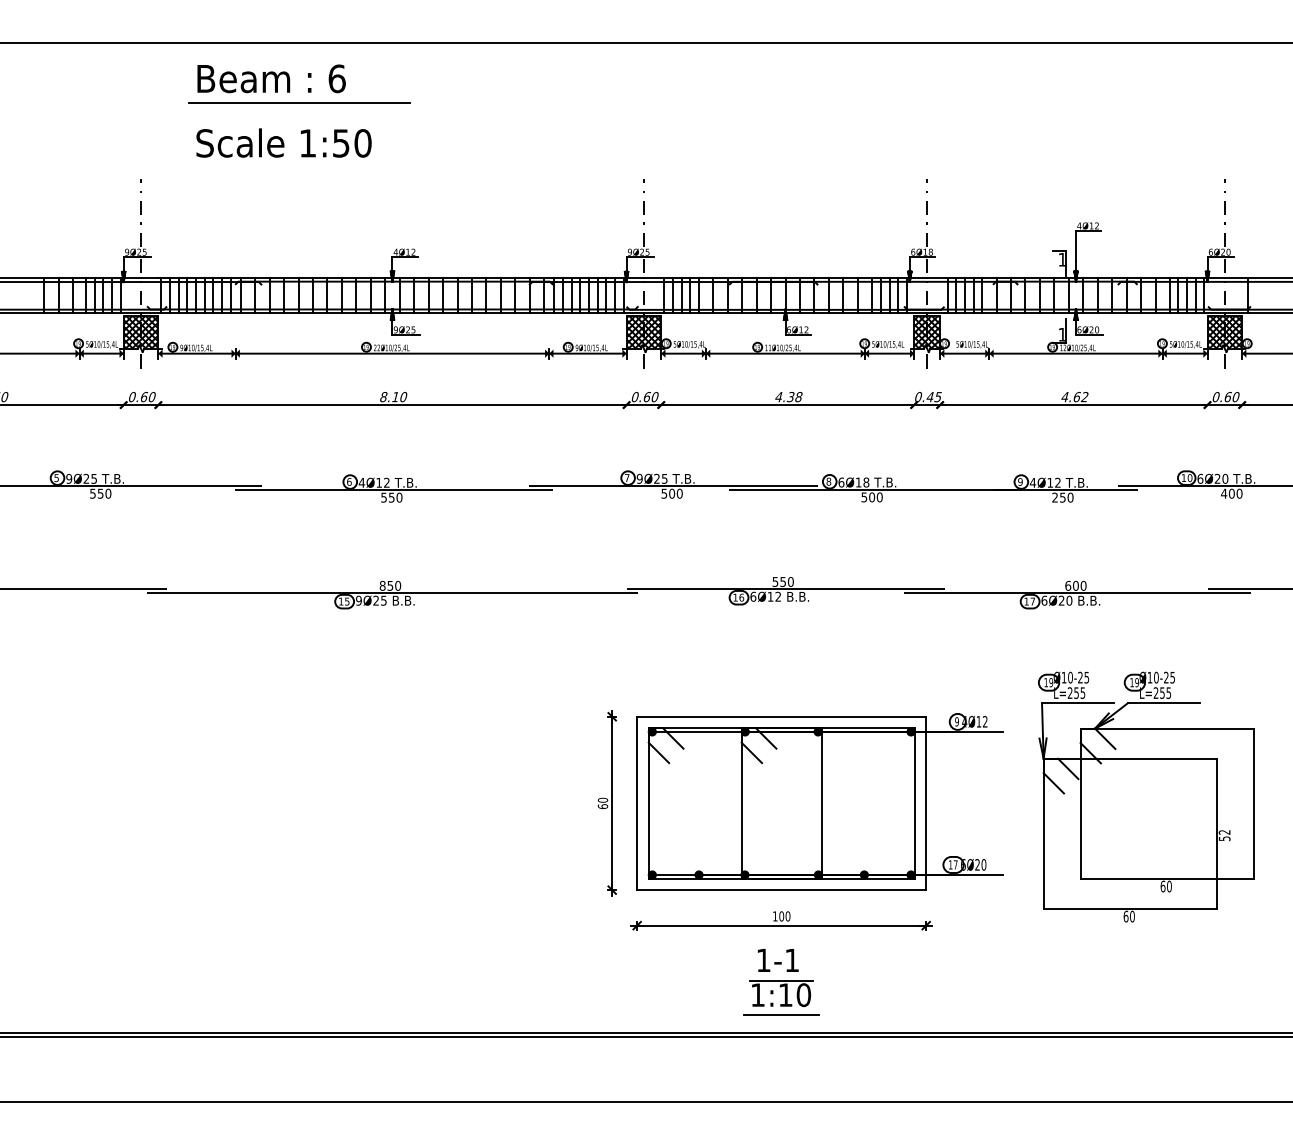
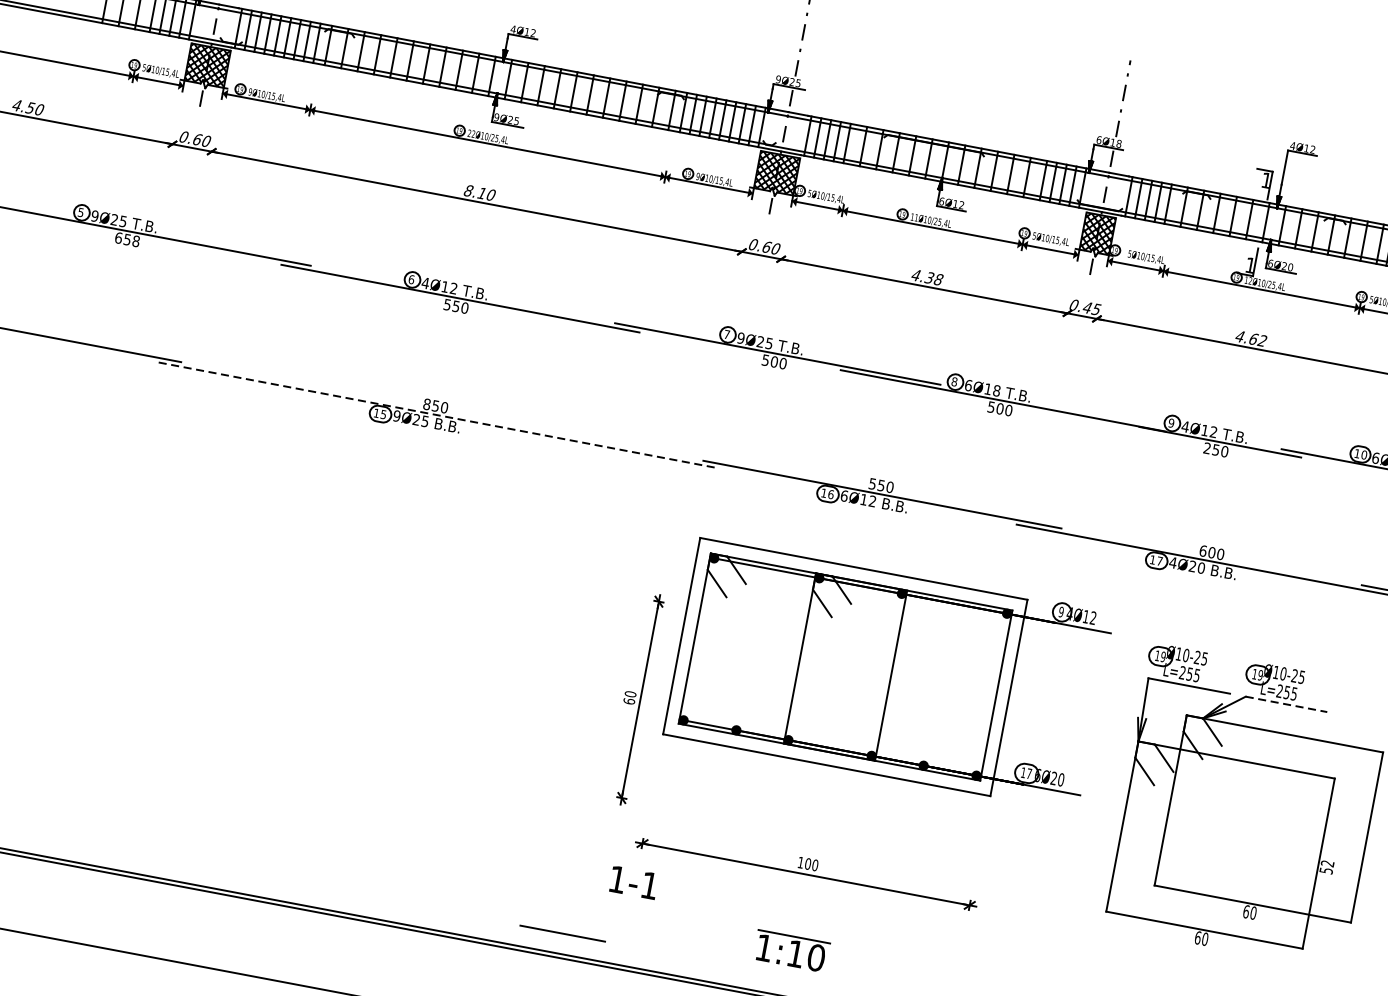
text: (100, 493) -> (127, 239), 550 -> 658
line: (392, 593) -> (436, 415), solid -> dashed
text: (1044, 600) -> (1173, 562), 6Ø20 -> 4Ø20
line: (1164, 703) -> (1287, 704), solid -> dashed
part: (819, 801) -> (888, 672), moved
text: (777, 960) -> (633, 882), moved
line: (781, 1014) -> (562, 932), moved

